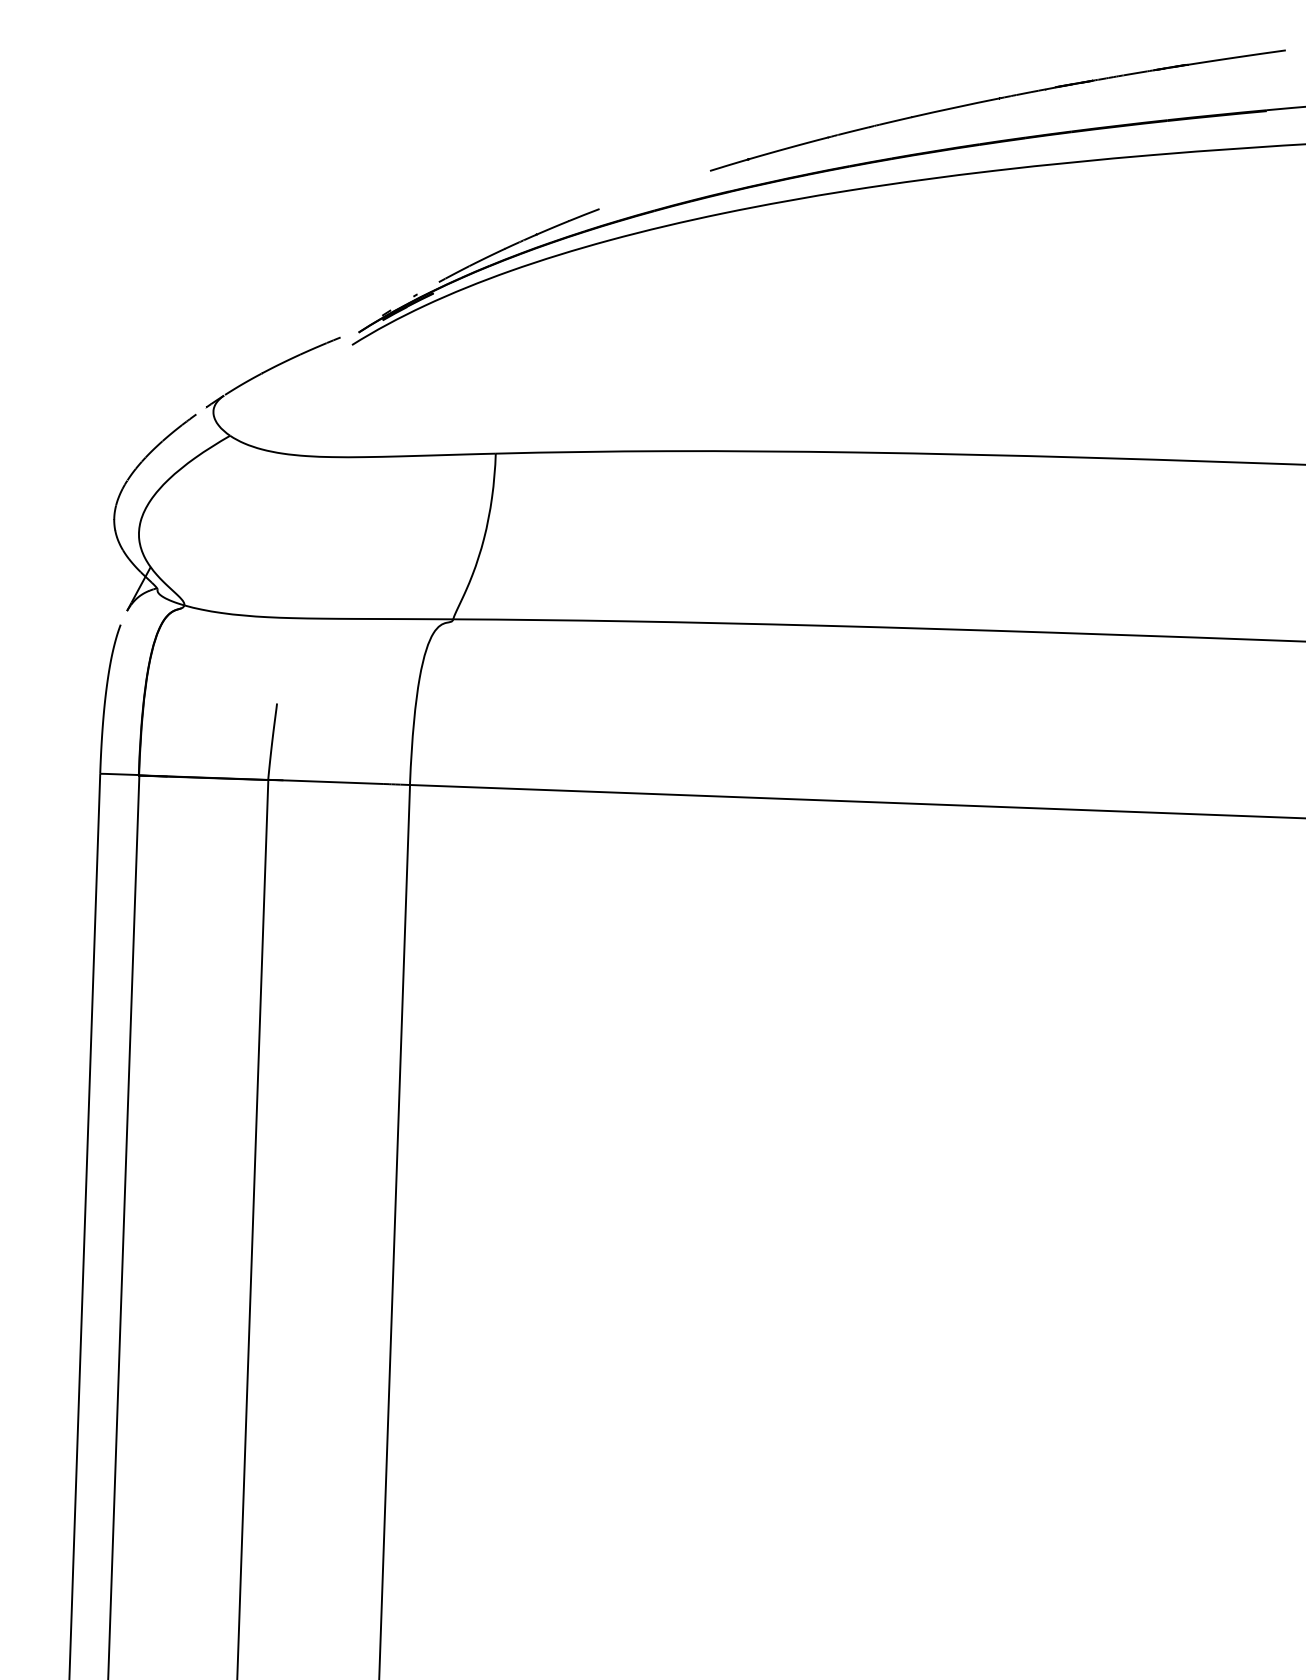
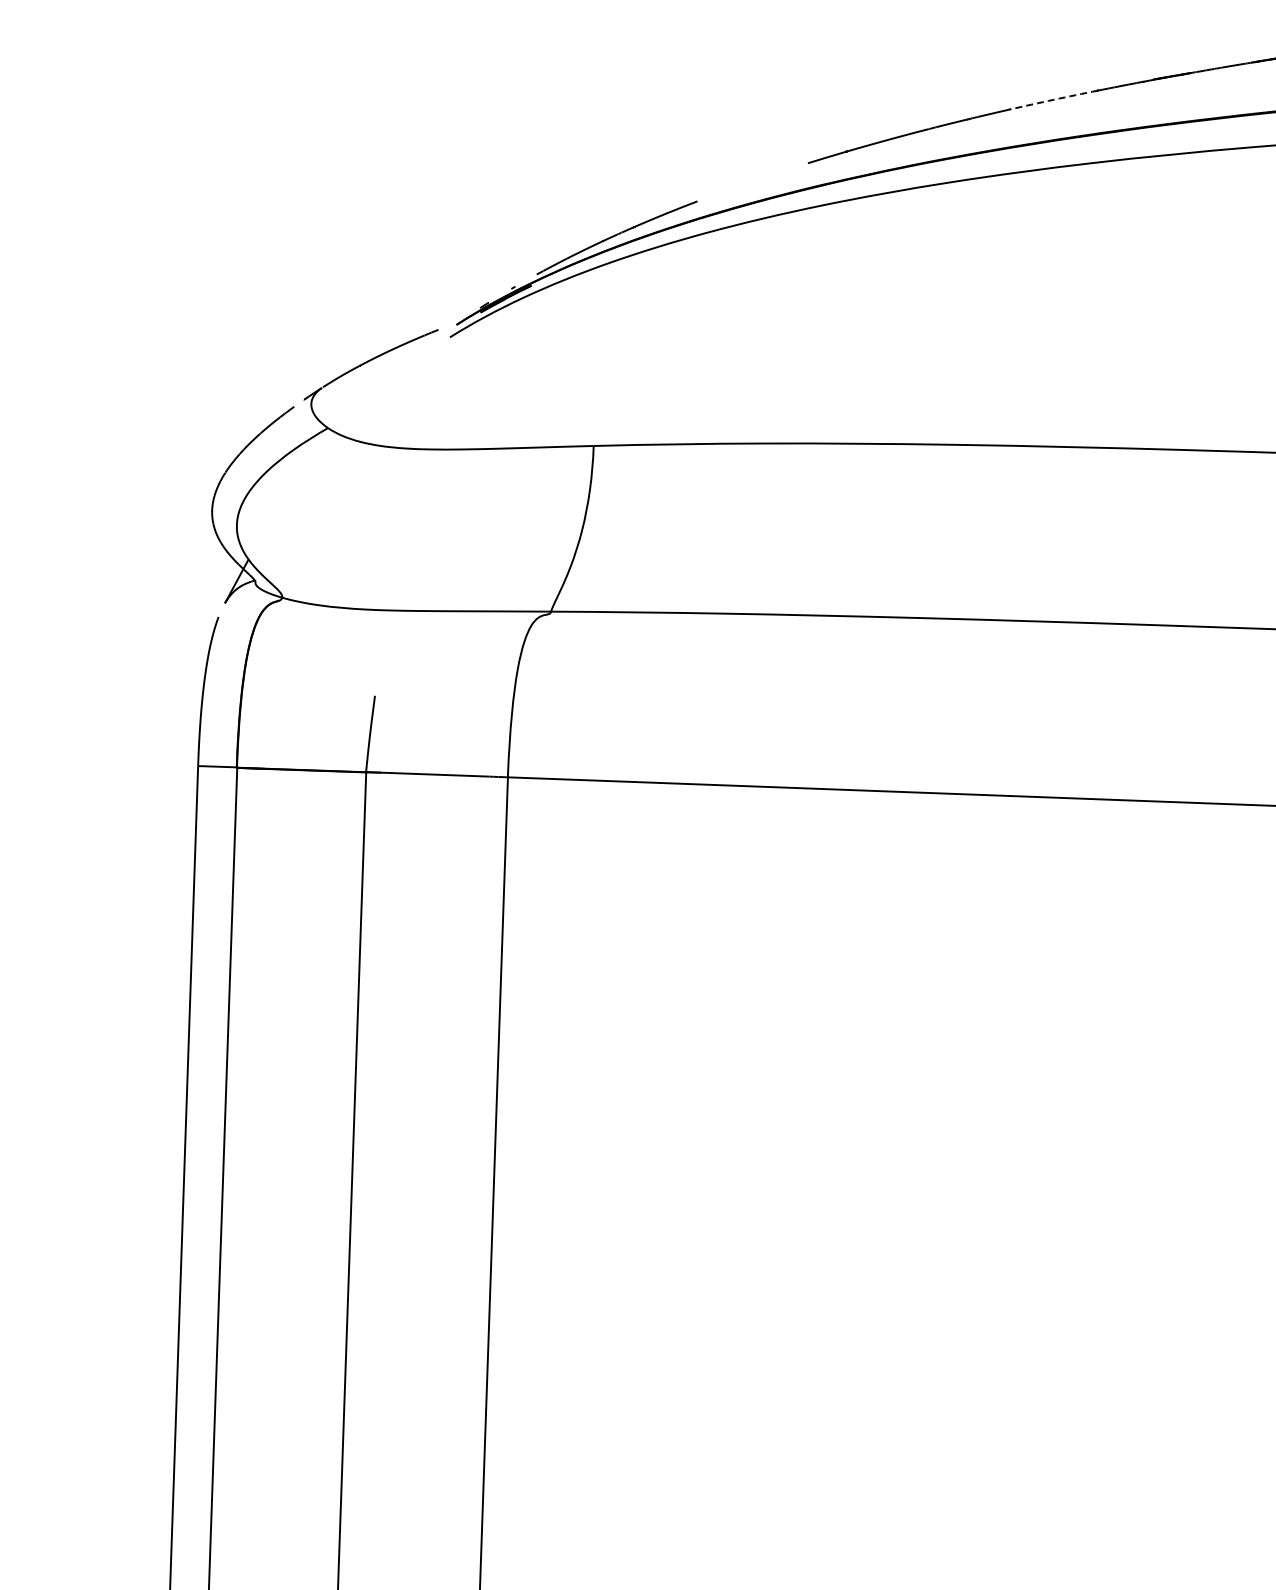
arc: (955, 107) -> (1053, 99), solid -> dashed

